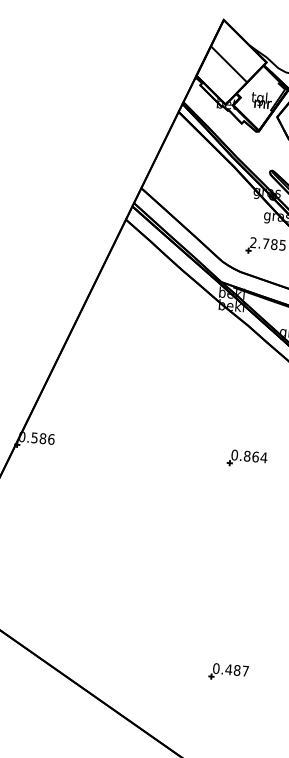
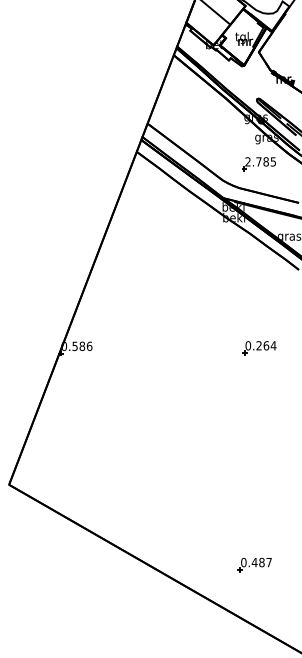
text: (246, 455) -> (258, 345), 0.864 -> 0.264
part: (228, 671) -> (254, 564), moved

